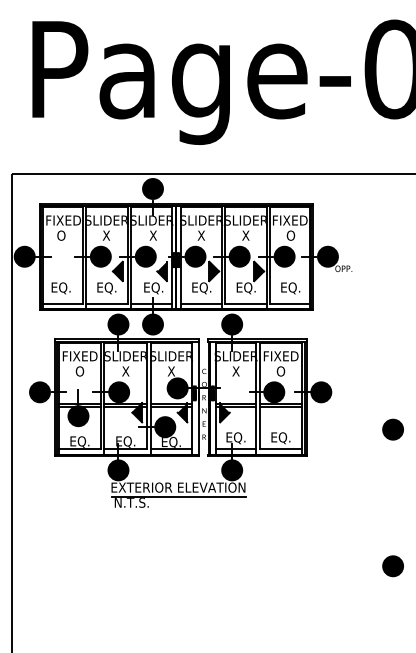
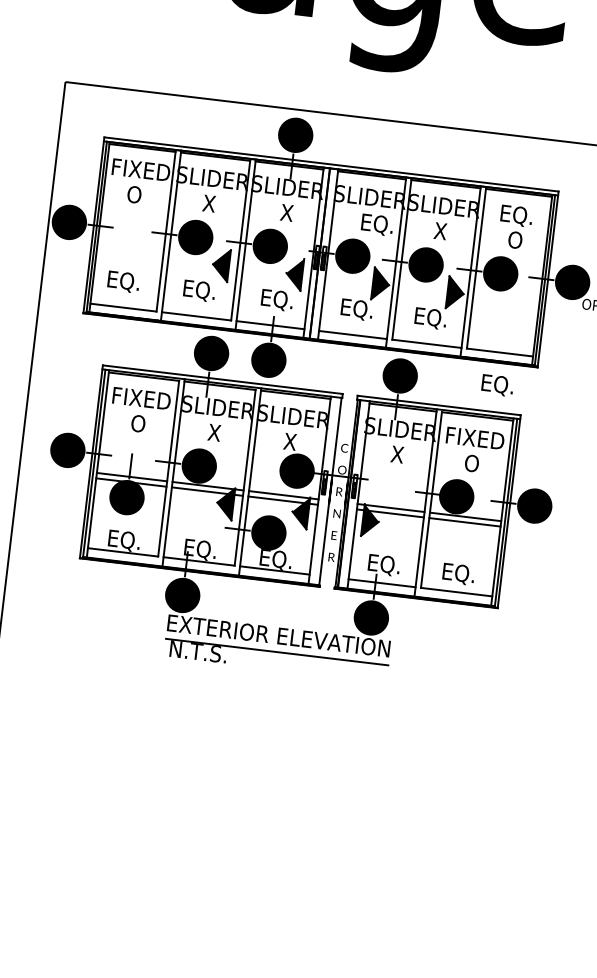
text: (290, 221) -> (517, 216), FIXED -> EQ.
text: (207, 236) -> (376, 224), X -> EQ.
text: (290, 288) -> (497, 385), moved

